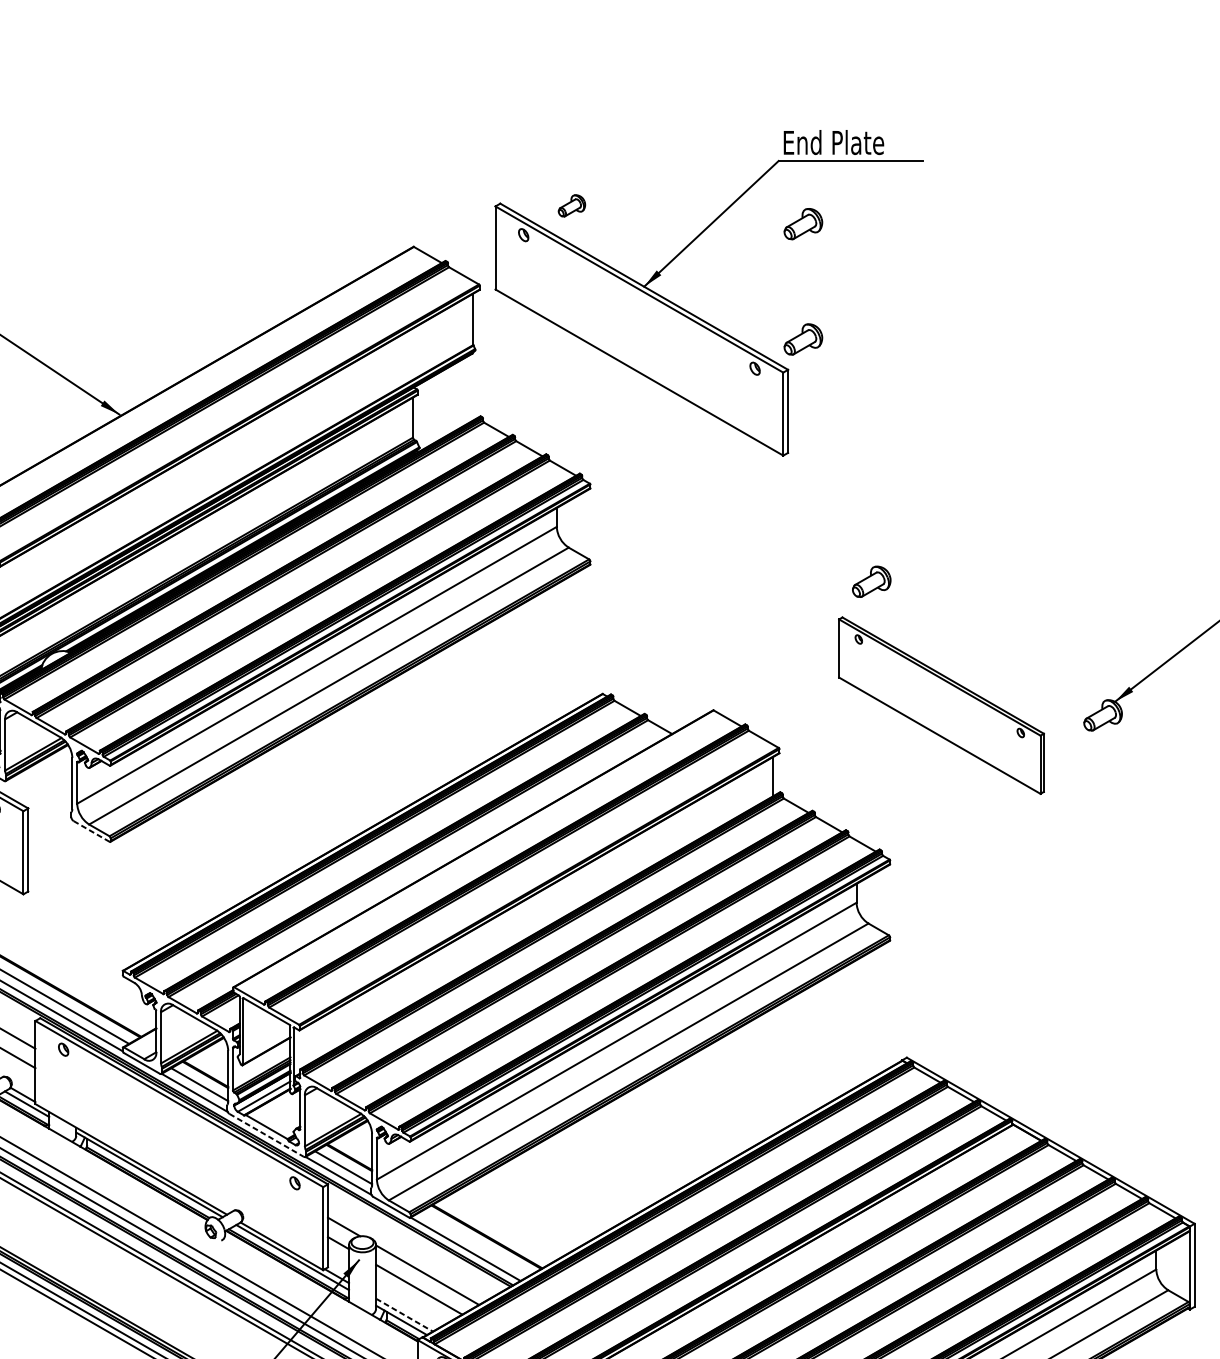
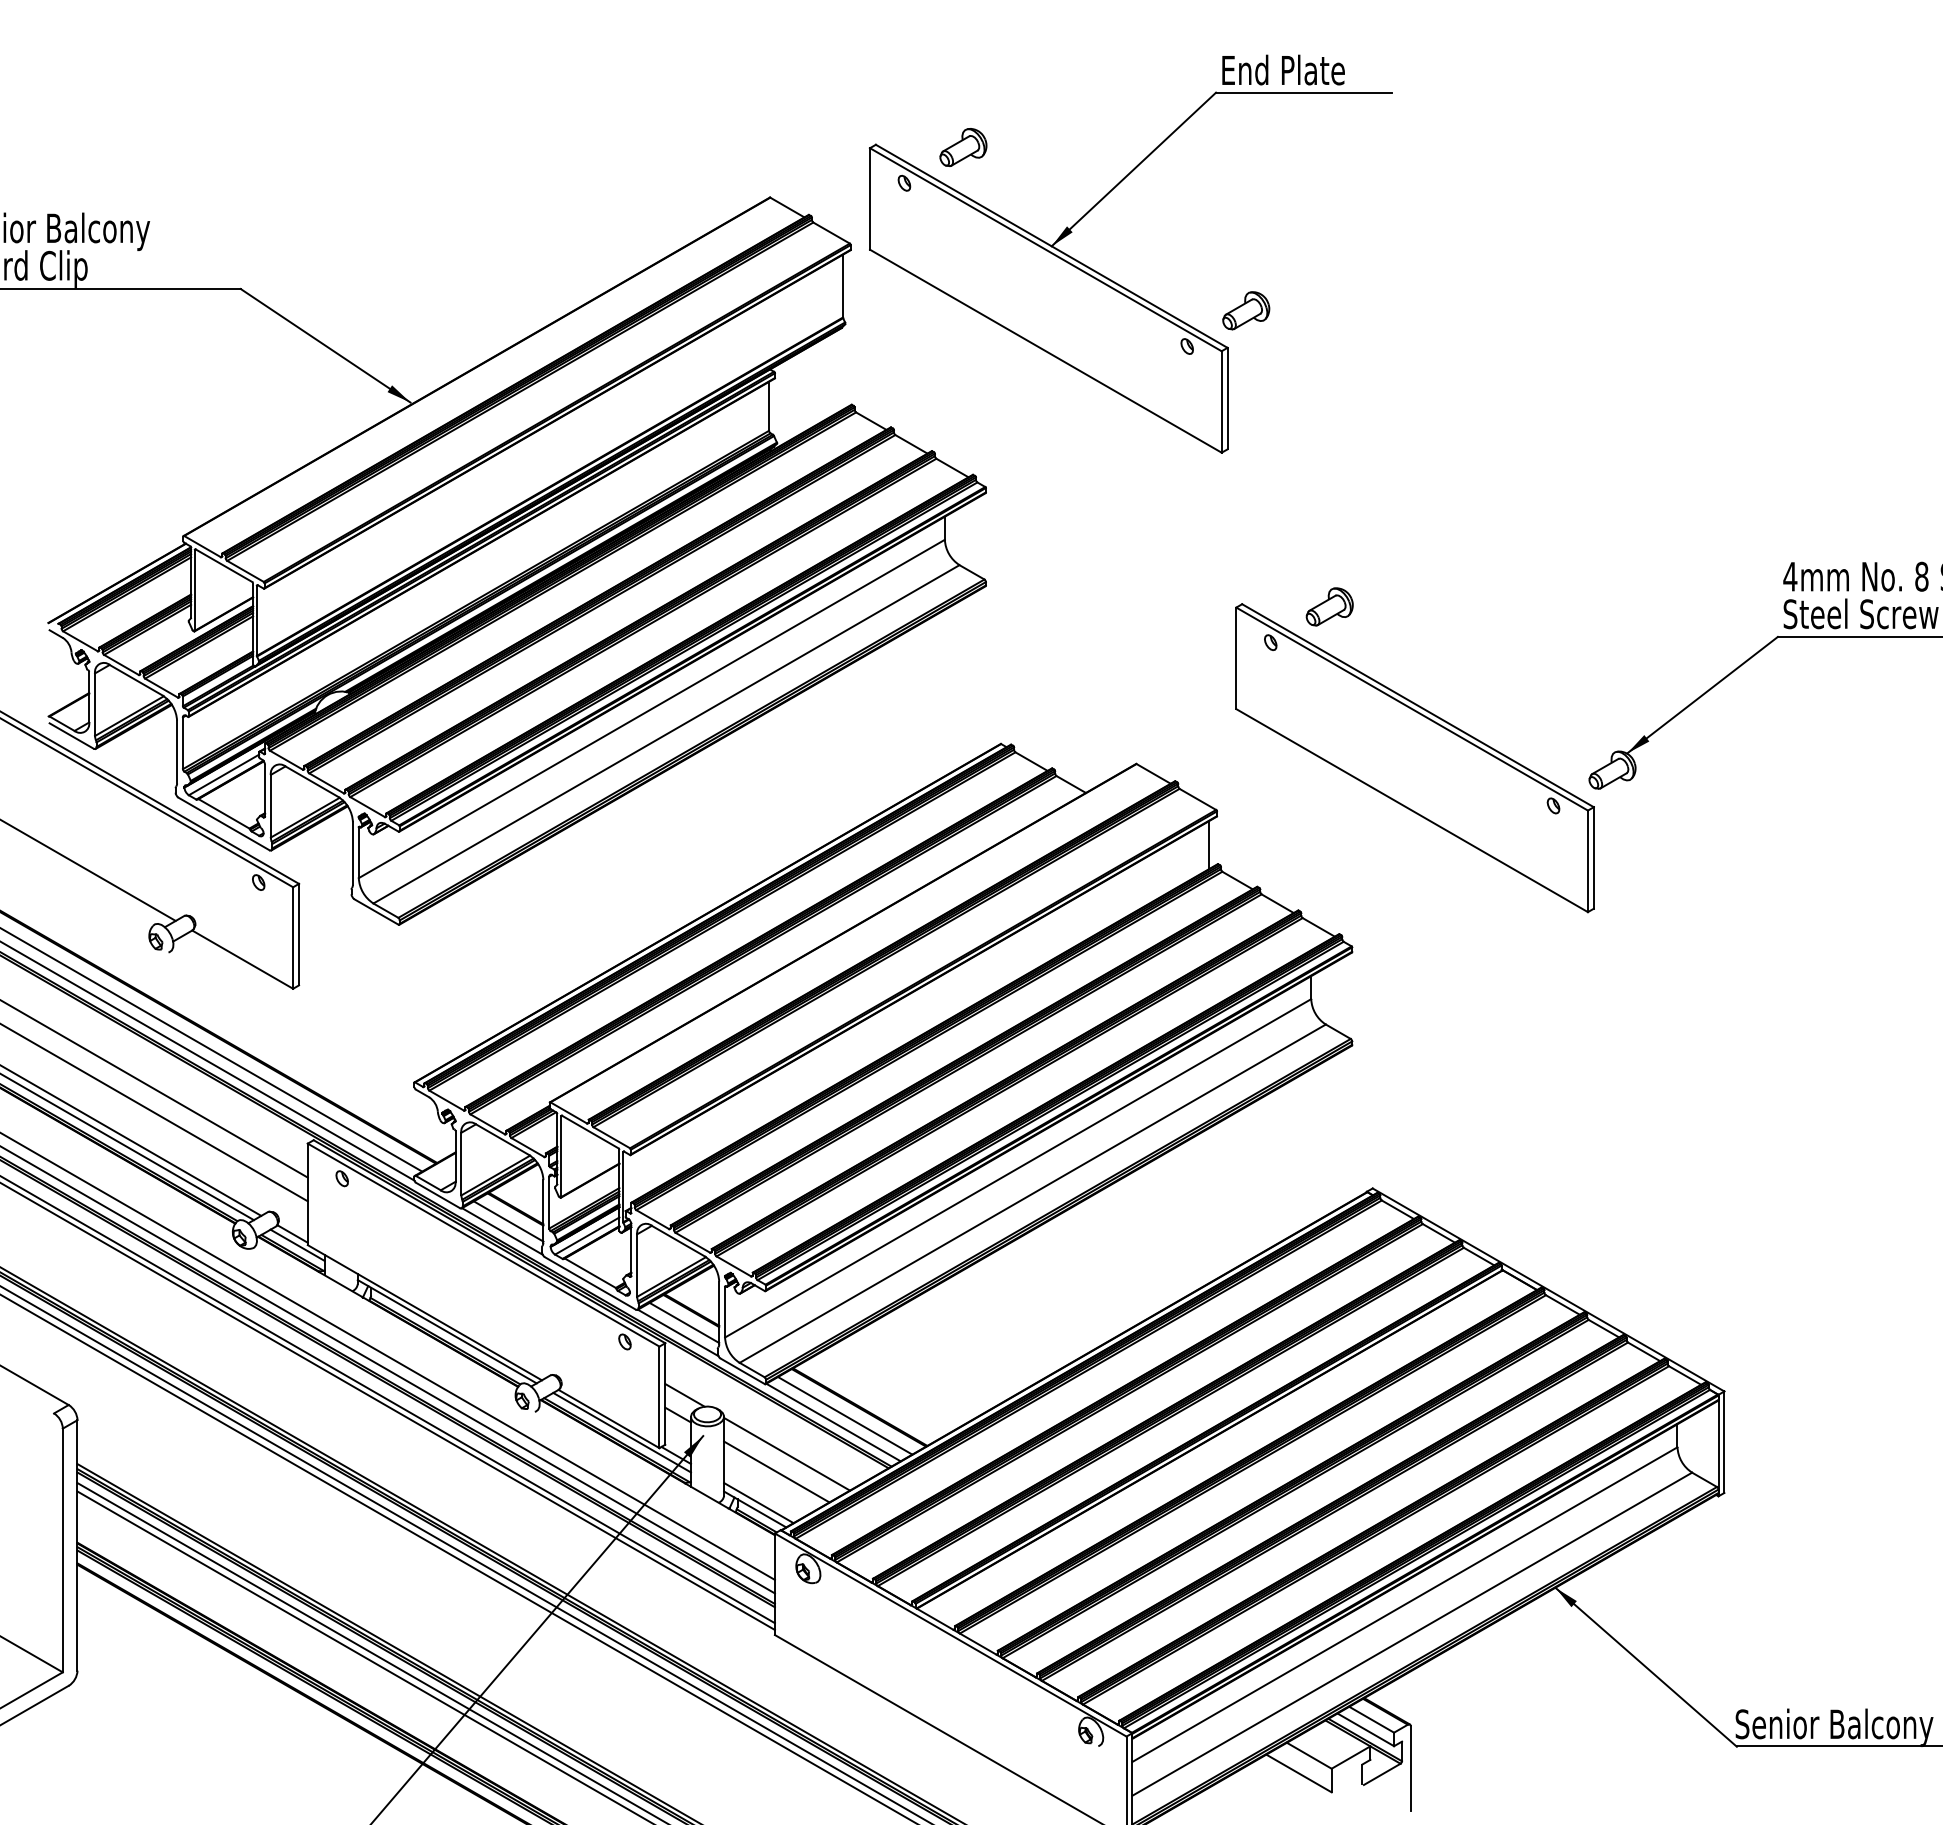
part: (572, 205) -> (963, 147), size x1.43
part: (803, 223) -> (1246, 169), removed
part: (941, 705) -> (1414, 758), size x1.43
line: (91, 831) -> (376, 912), dashed -> solid
line: (266, 1135) -> (590, 1283), dashed -> solid
line: (475, 1243) -> (845, 1415), added
line: (405, 1315) -> (759, 1503), dashed -> solid

